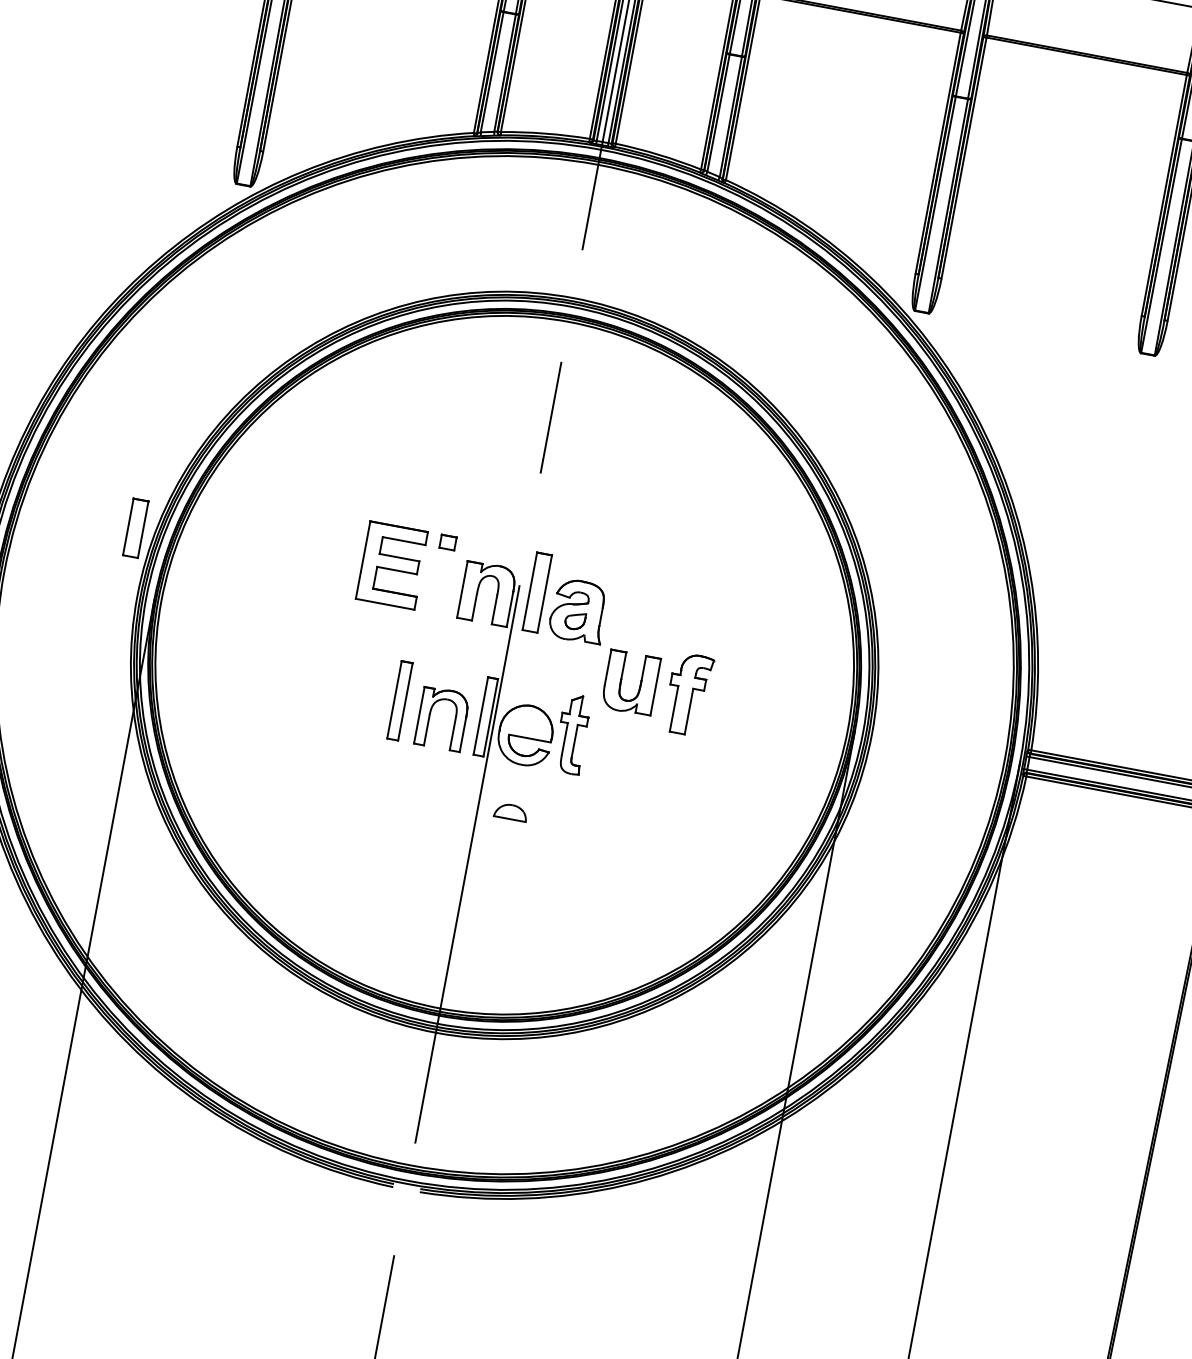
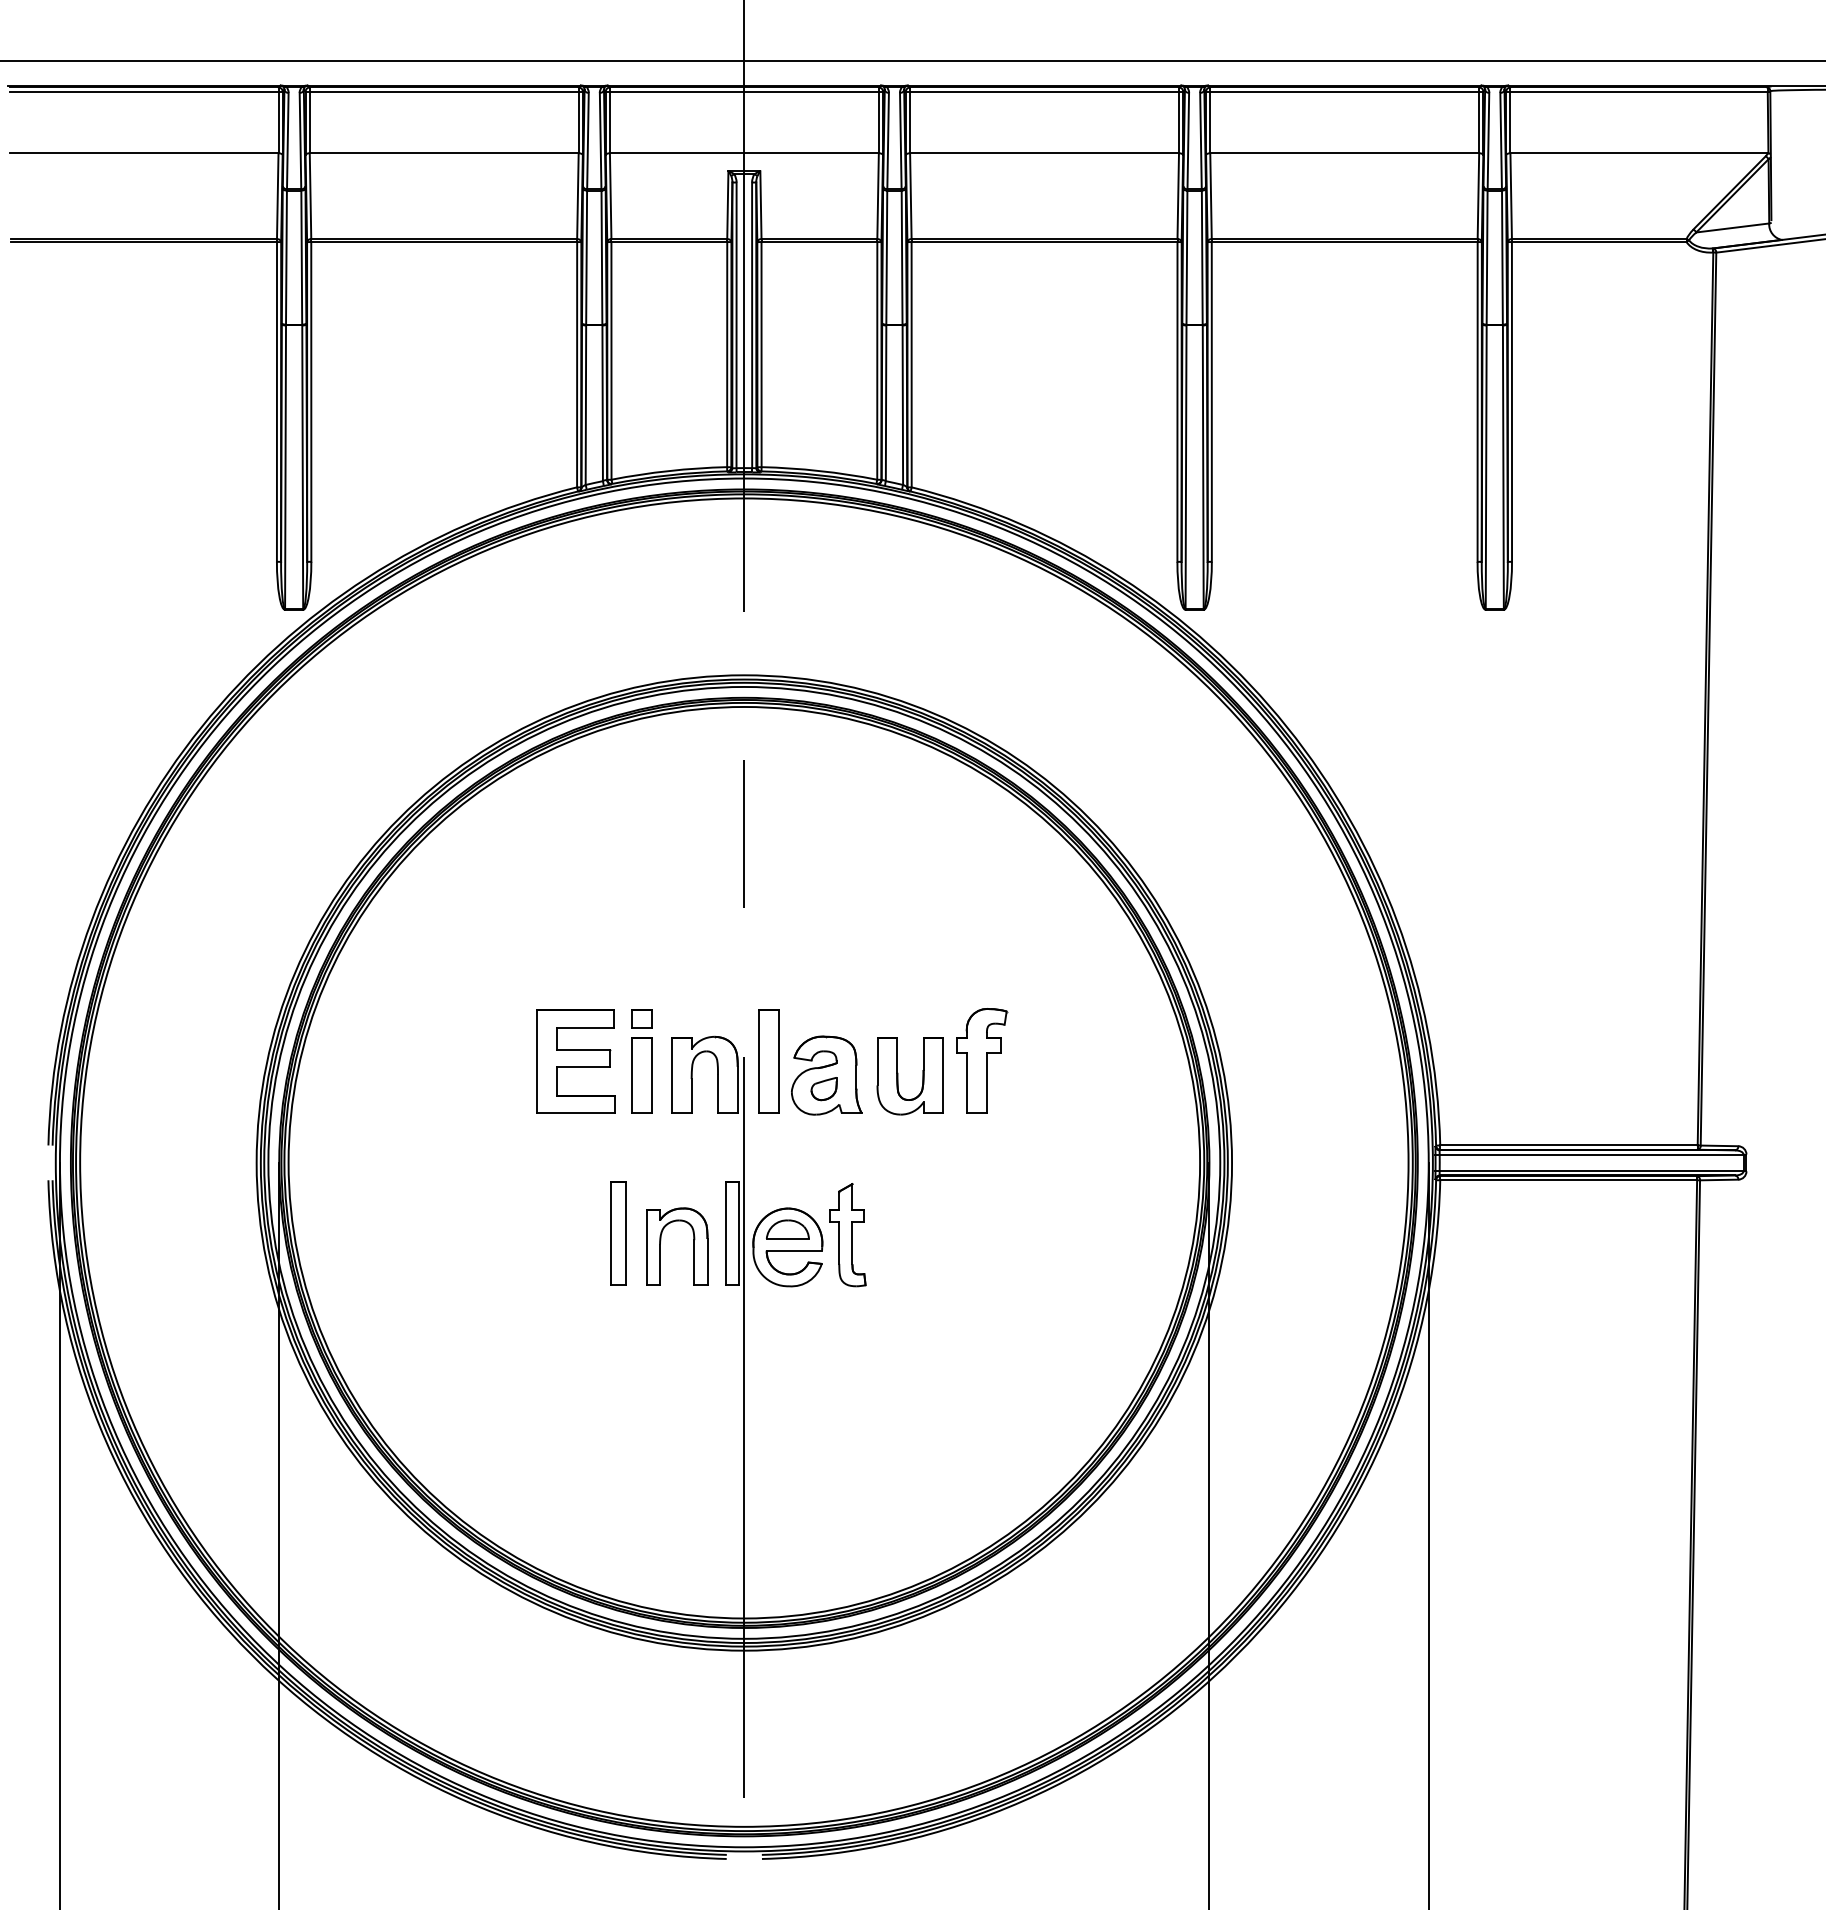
part: (135, 528) -> (641, 1075), moved
part: (621, 681) -> (898, 1076), moved
part: (688, 694) -> (982, 1060), moved
part: (510, 811) -> (787, 1229), moved

